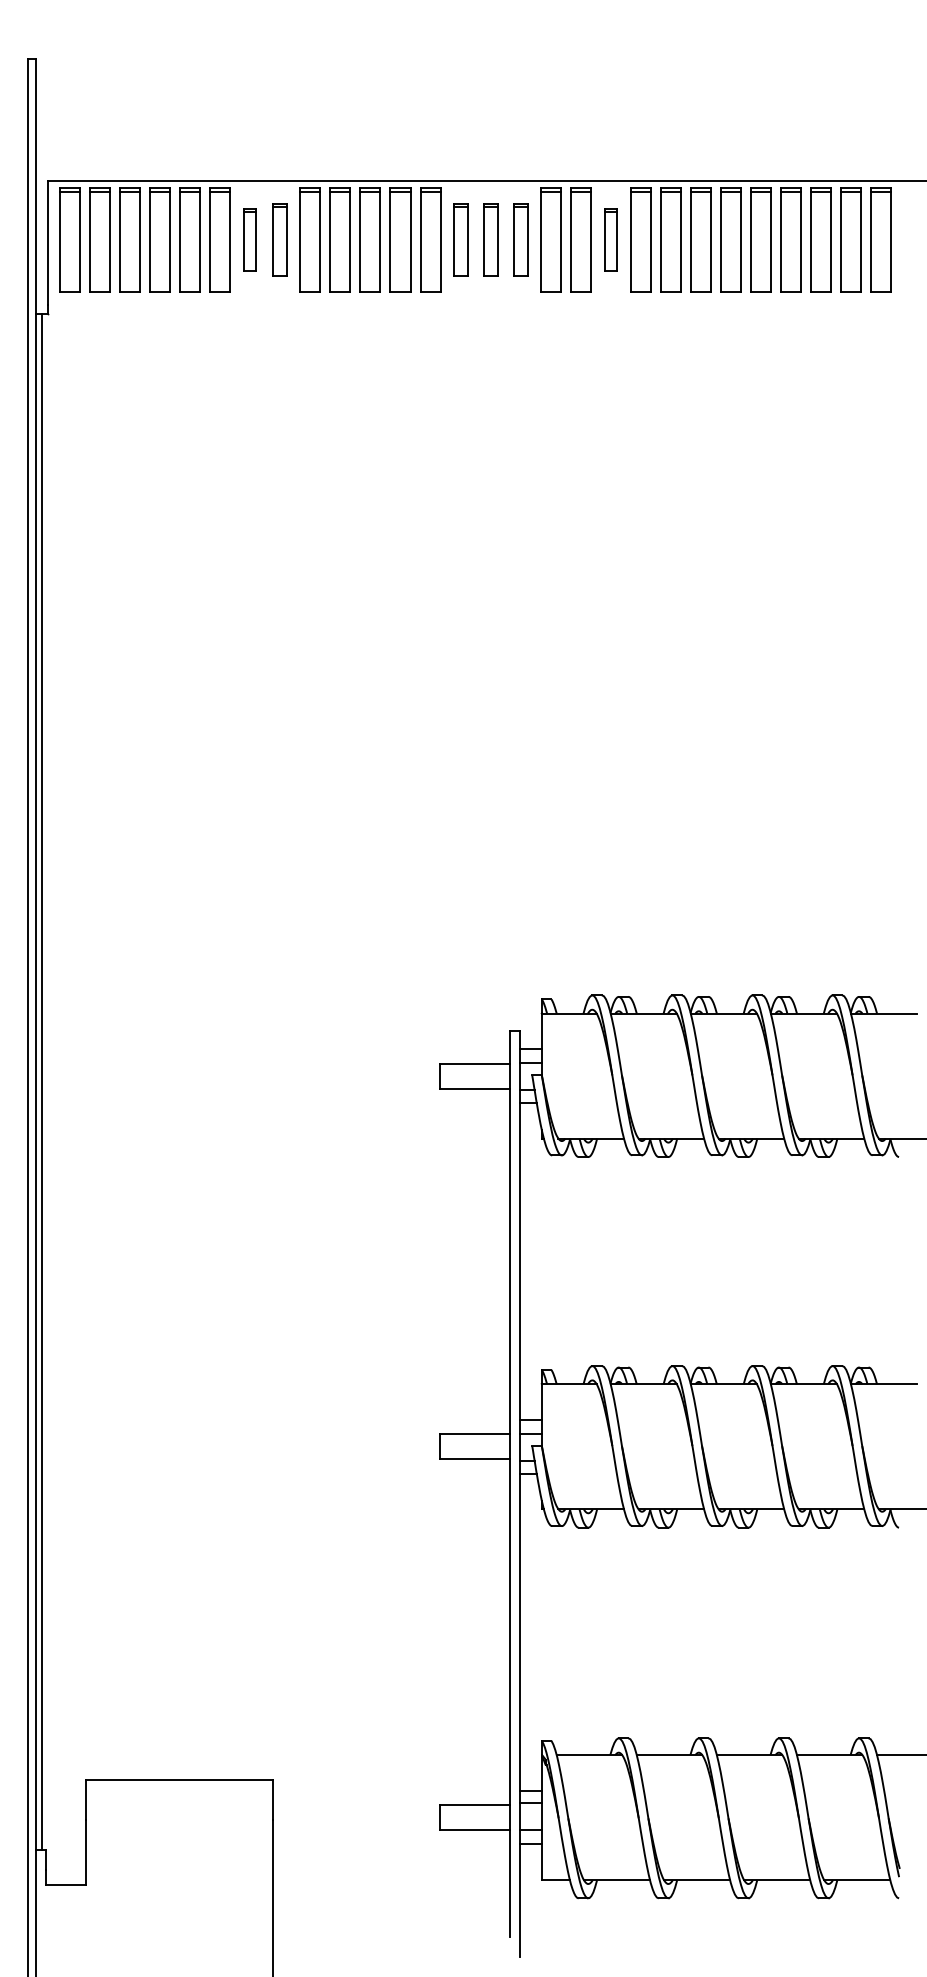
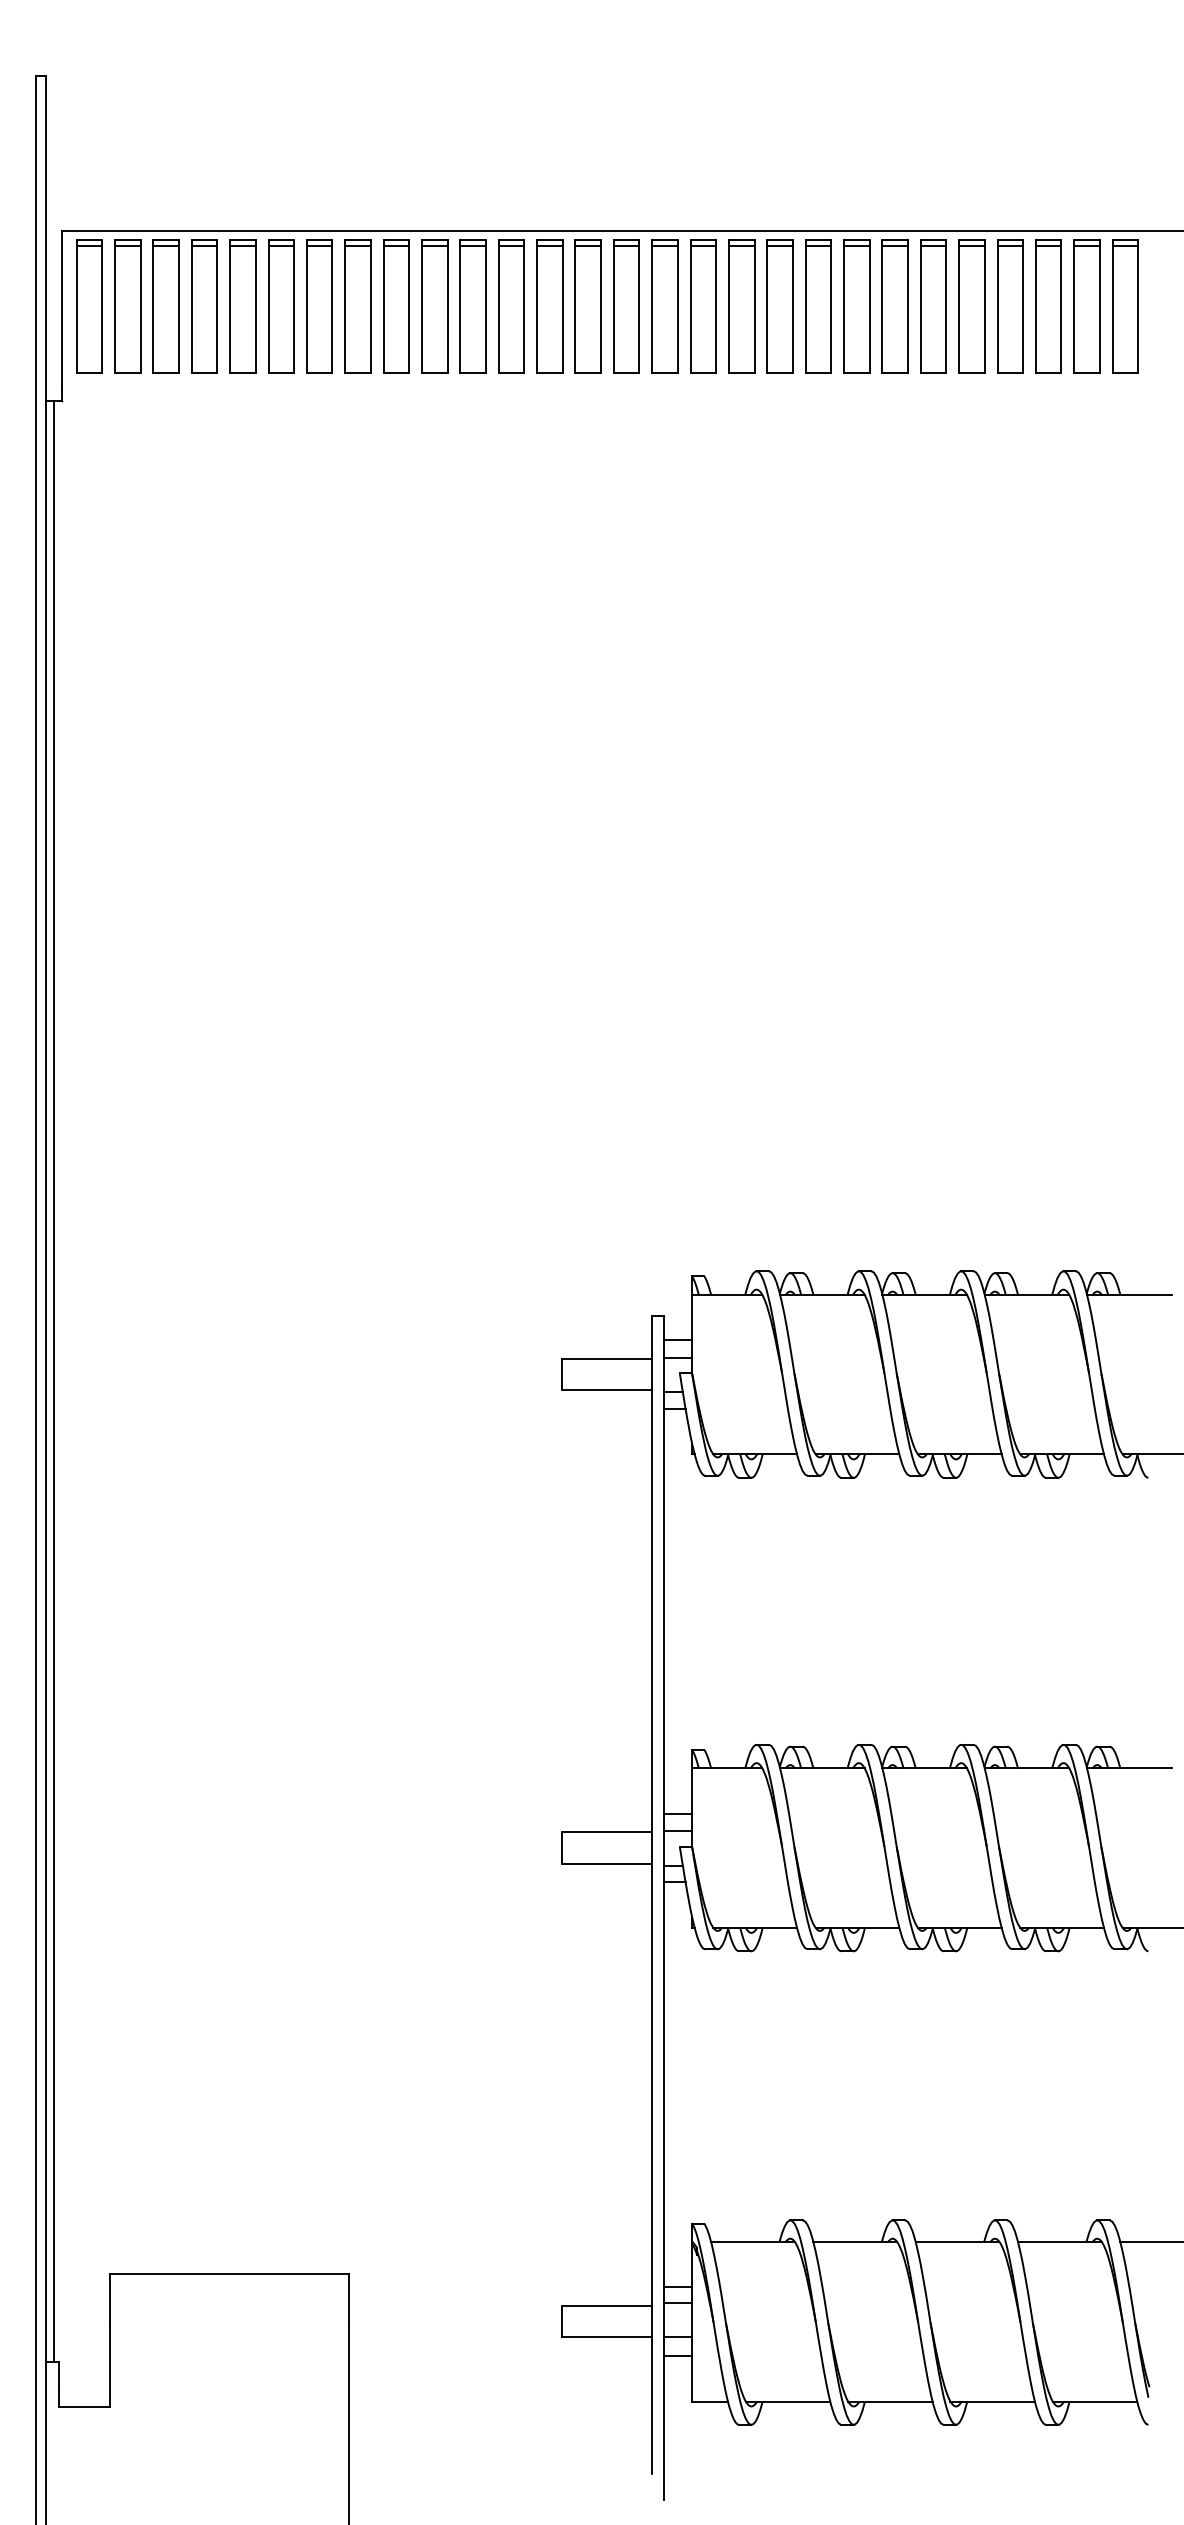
part: (250, 240) -> (319, 306), size x1.67
part: (279, 240) -> (357, 306), size x1.43
part: (459, 240) -> (587, 306), size x1.43
part: (490, 240) -> (626, 306), size x1.43
part: (520, 240) -> (664, 306), size x1.43
part: (610, 240) -> (779, 306), size x1.67

